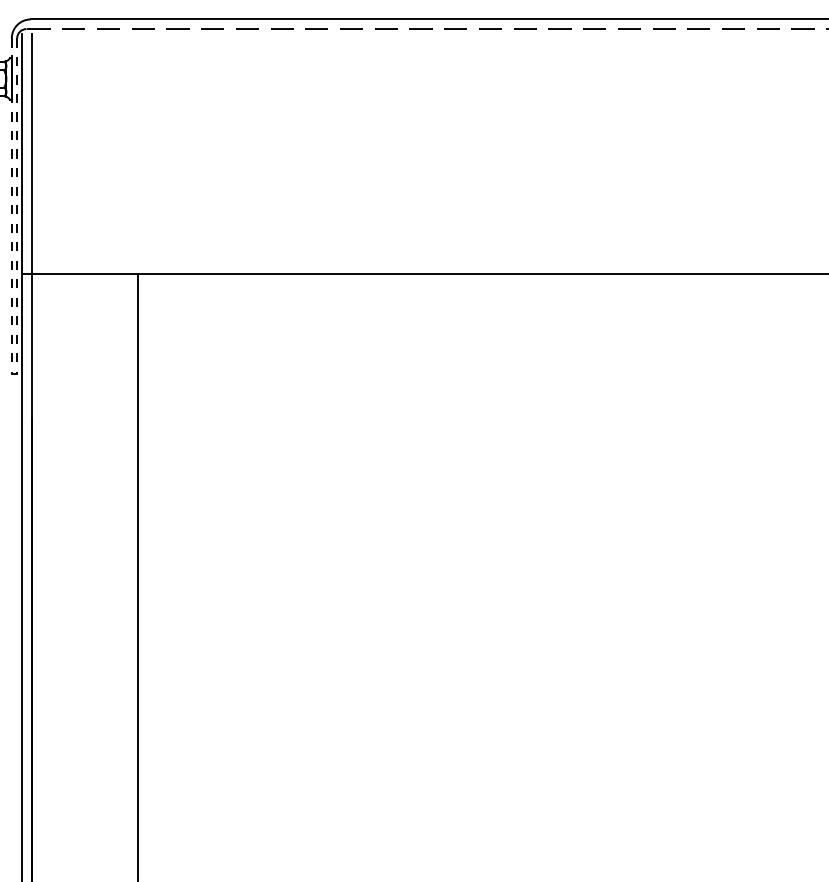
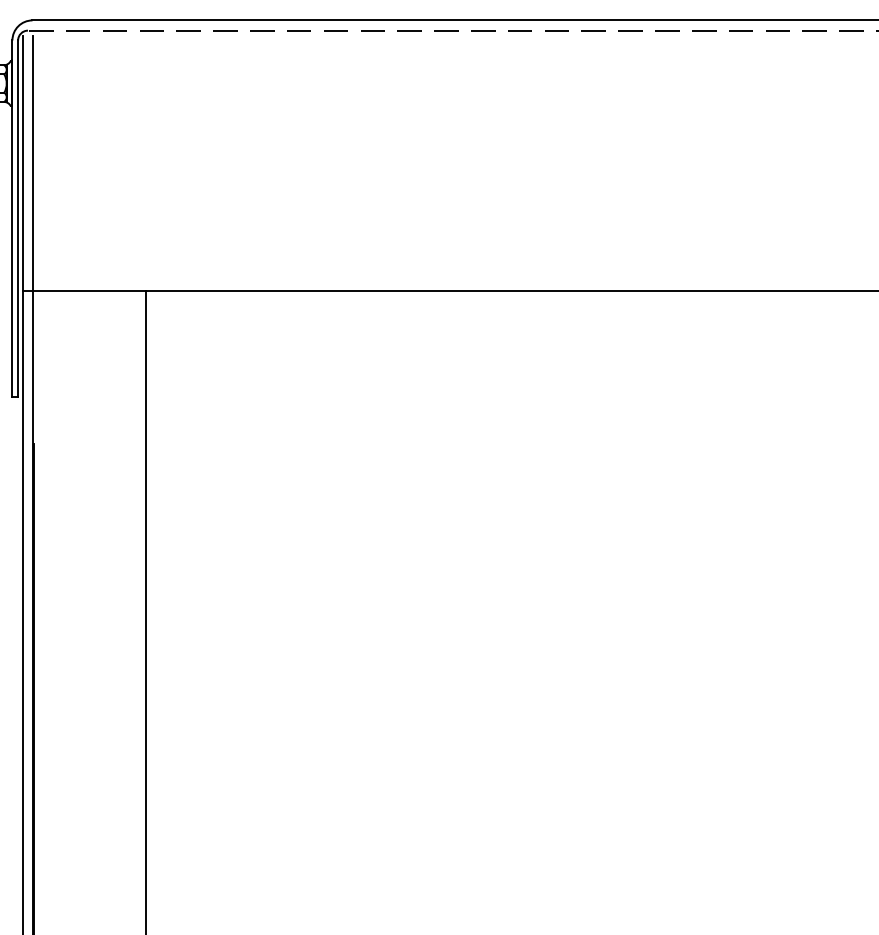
line: (11, 207) -> (12, 219), dashed -> solid
line: (17, 207) -> (18, 219), dashed -> solid

